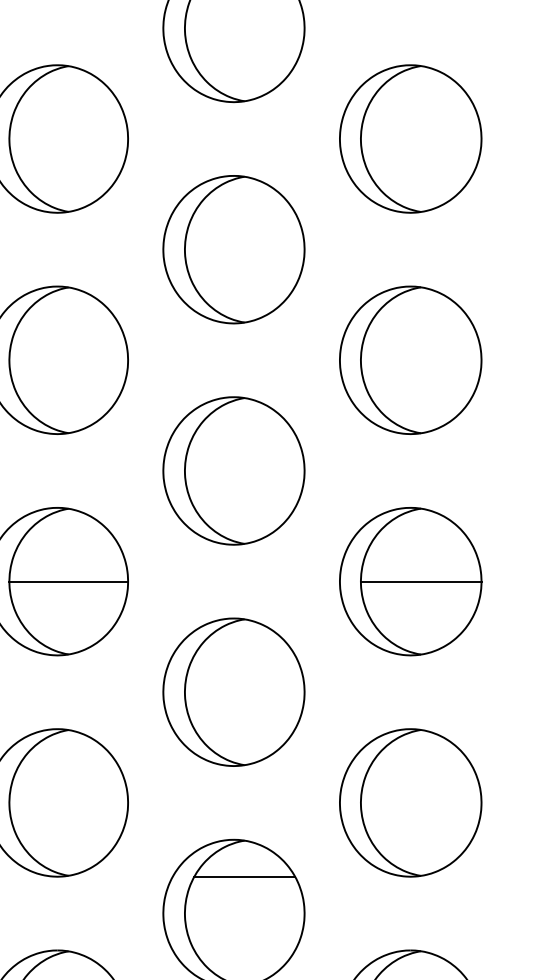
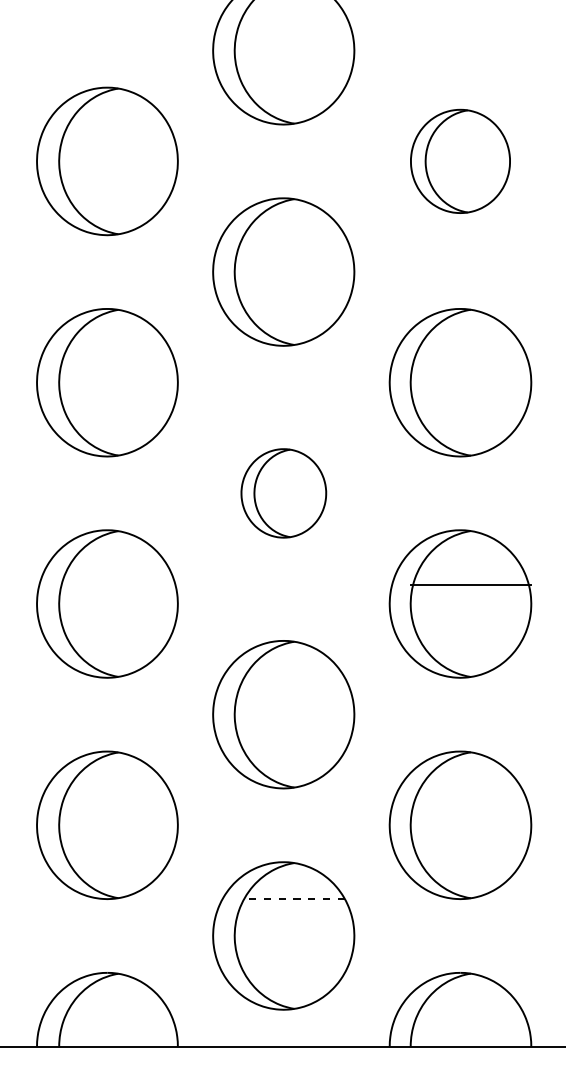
part: (410, 139) -> (460, 161), size x0.7
part: (233, 471) -> (283, 493), size x0.6
line: (68, 582) -> (118, 604), removed
line: (420, 582) -> (470, 585), moved
line: (244, 877) -> (294, 899), solid -> dashed

